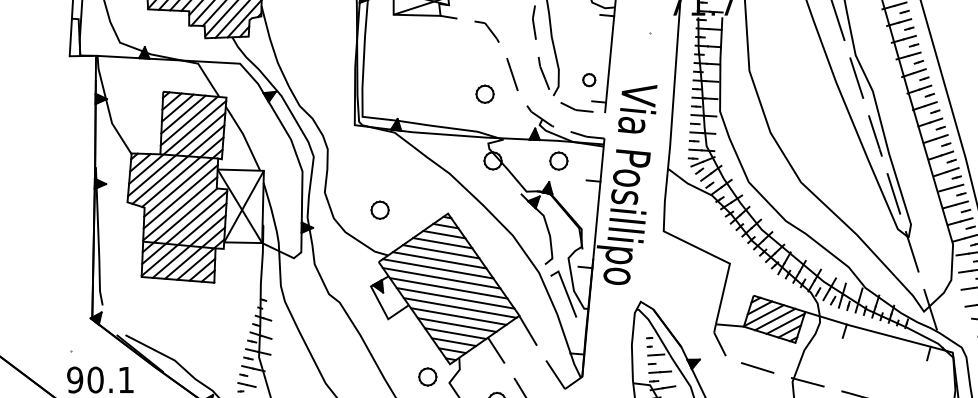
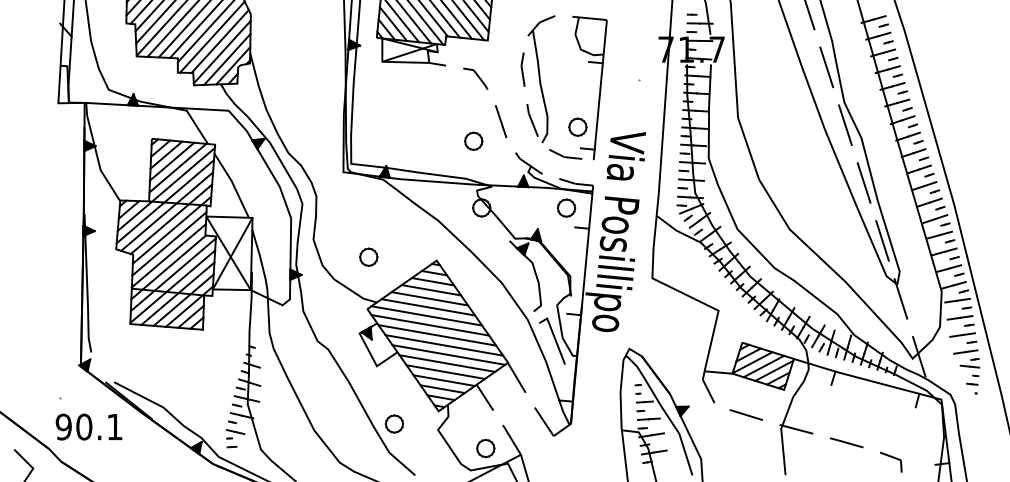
part: (588, 79) -> (577, 126), size x1.43
part: (558, 160) -> (566, 207), moved
part: (427, 376) -> (394, 423), moved

